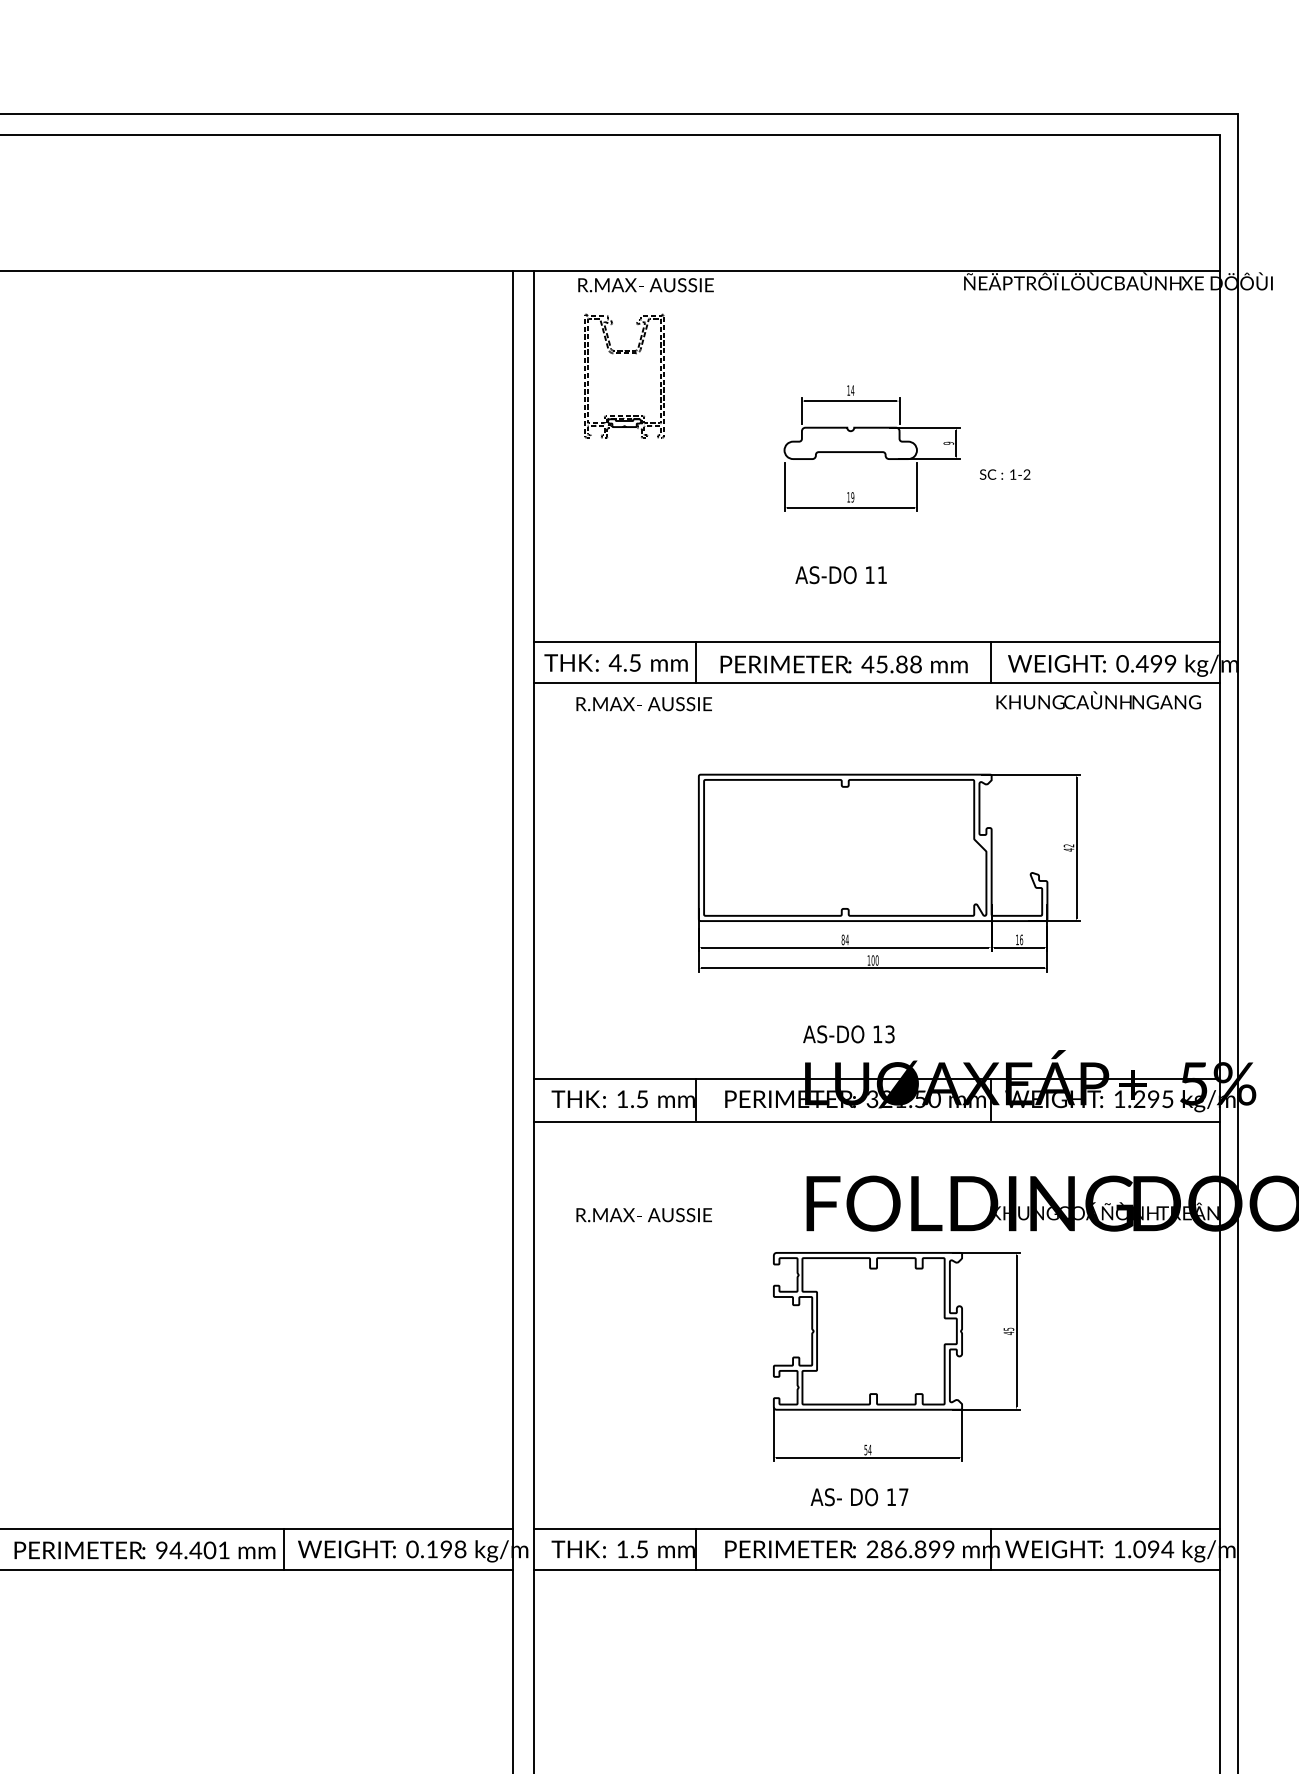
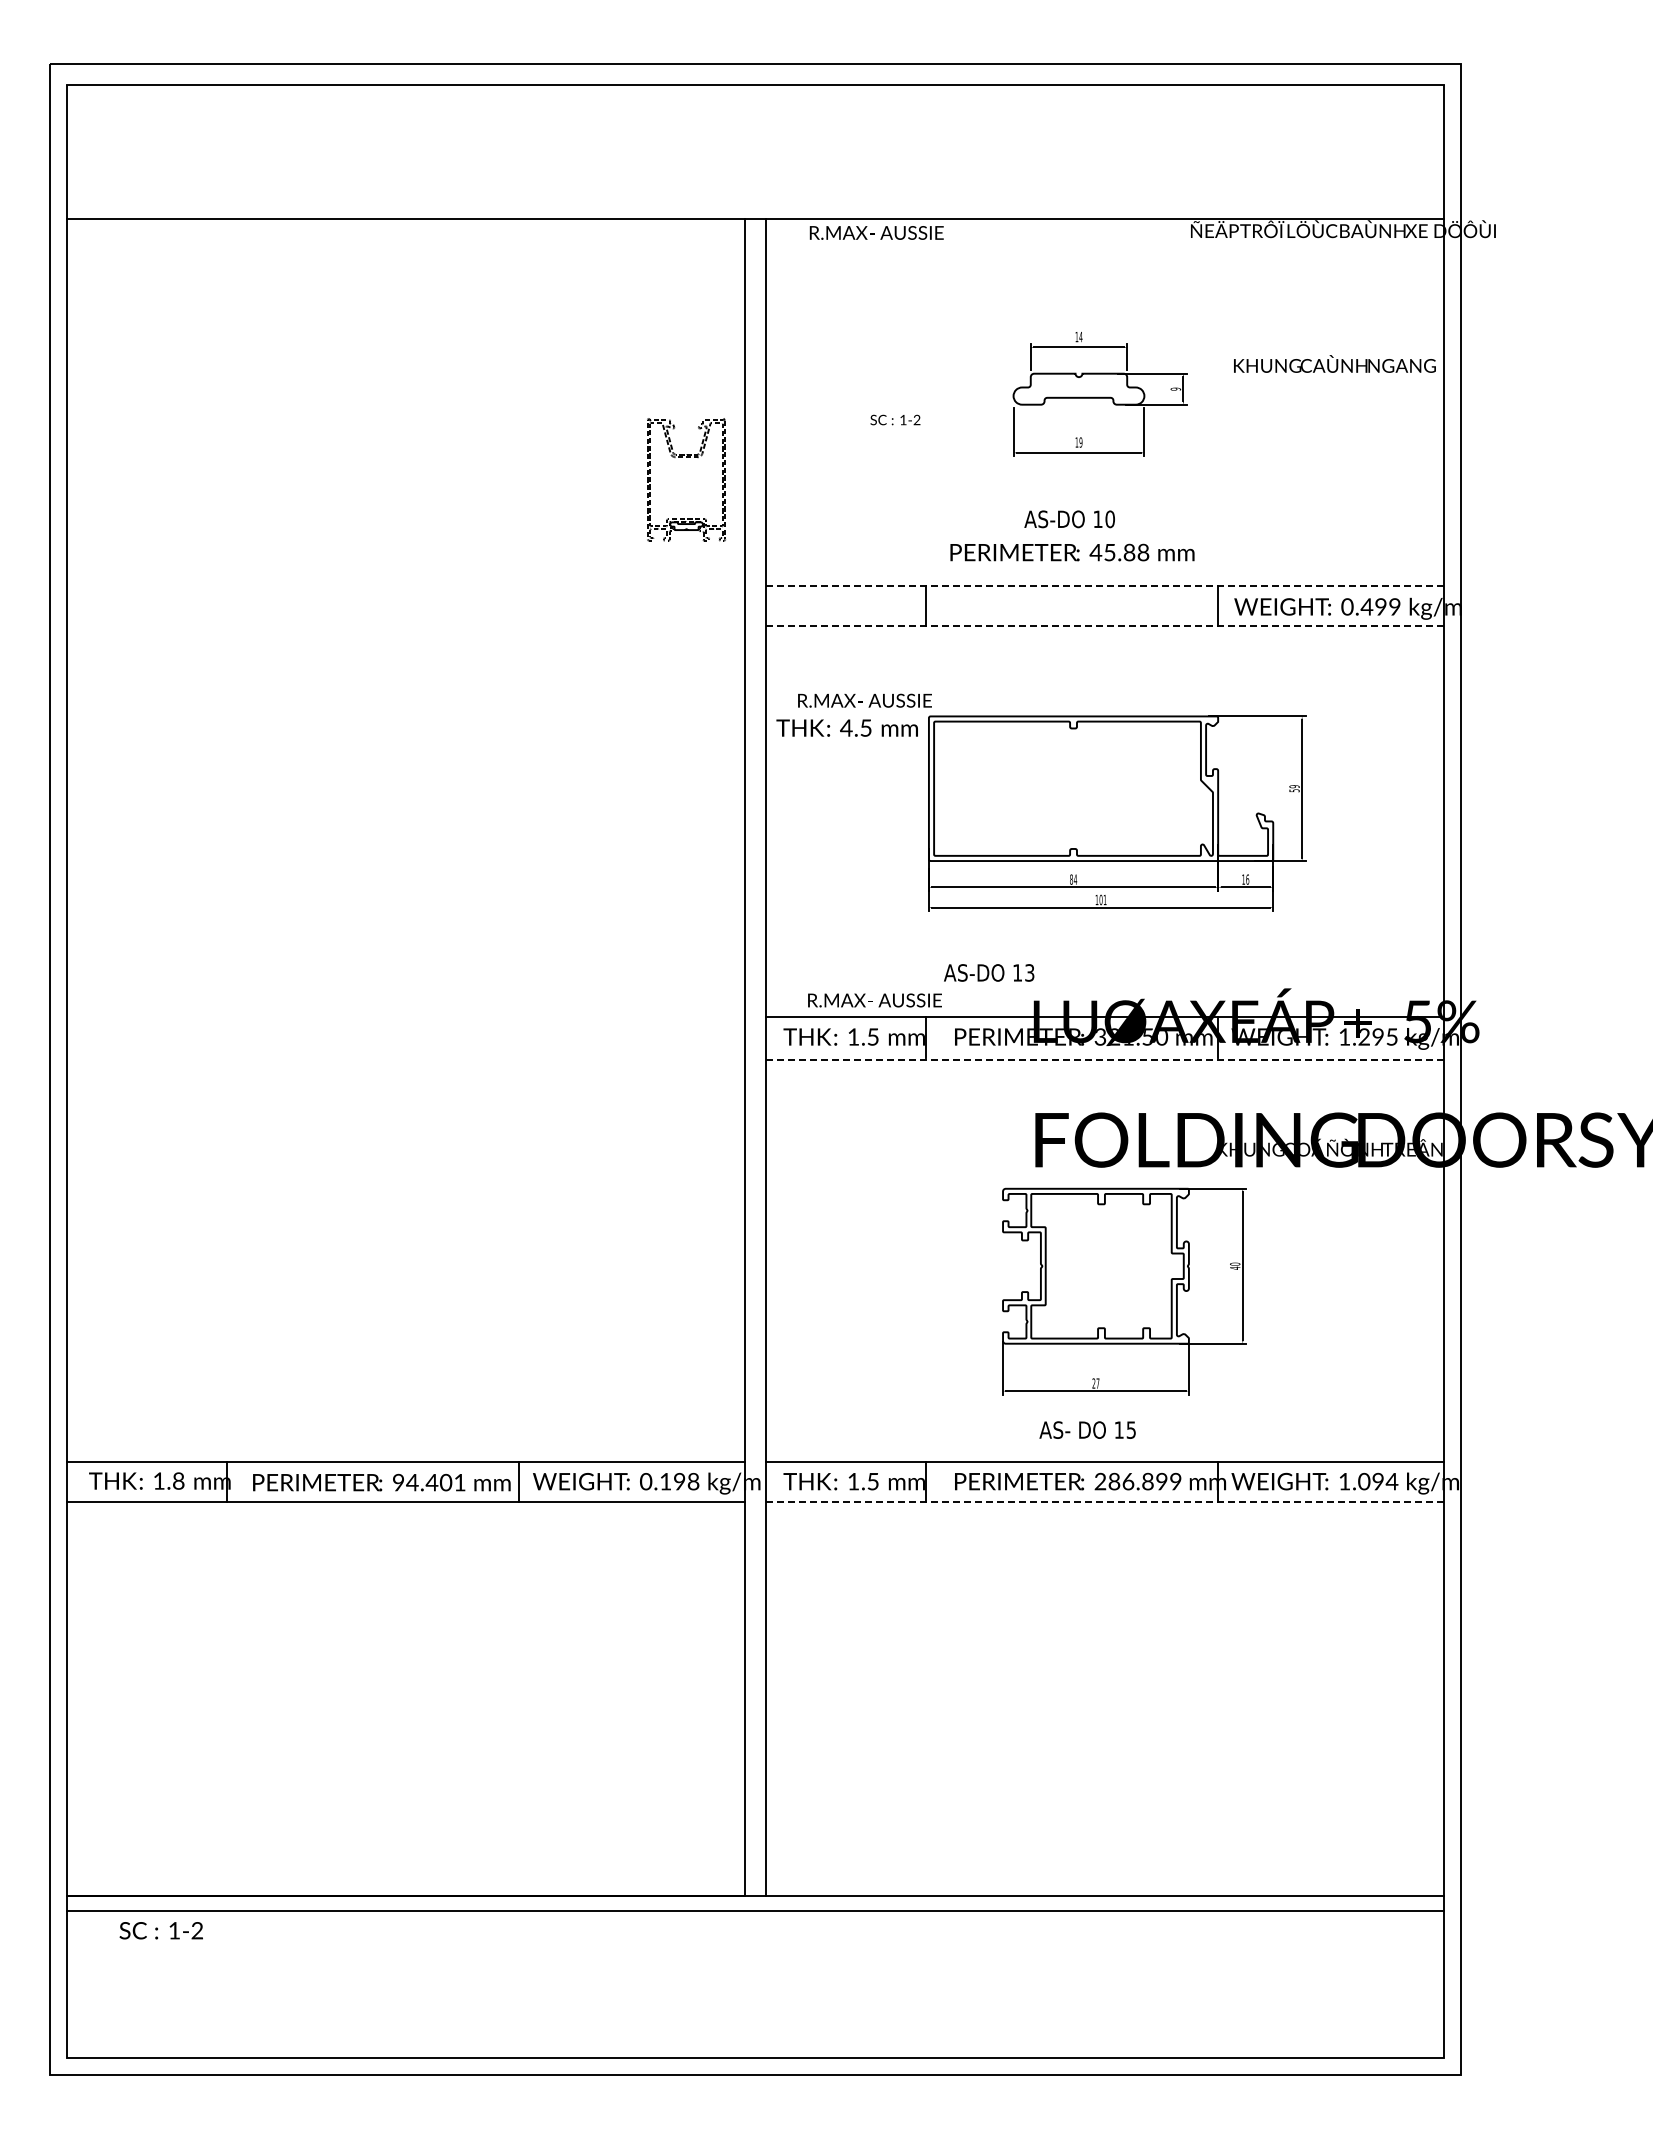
part: (624, 353) -> (686, 457), moved
text: (1005, 474) -> (895, 419), moved
text: (881, 575) -> (1109, 519), 11 -> 10
line: (877, 642) -> (1105, 585), solid -> dashed
text: (615, 662) -> (846, 727), moved
text: (844, 664) -> (1072, 552), moved
line: (877, 683) -> (1105, 626), solid -> dashed
text: (1098, 699) -> (1334, 363), moved
text: (643, 703) -> (864, 700), moved
text: (1068, 847) -> (1294, 788), 42 -> 59
text: (876, 960) -> (1104, 899), 100 -> 101
text: (849, 1033) -> (989, 972), moved
line: (877, 1122) -> (1105, 1059), solid -> dashed
text: (643, 1215) -> (874, 1000), moved
text: (1009, 1328) -> (1235, 1263), 45 -> 40
text: (867, 1450) -> (1095, 1383), 54 -> 27
text: (902, 1496) -> (1130, 1429), 17 -> 15
line: (877, 1570) -> (1105, 1502), solid -> dashed

